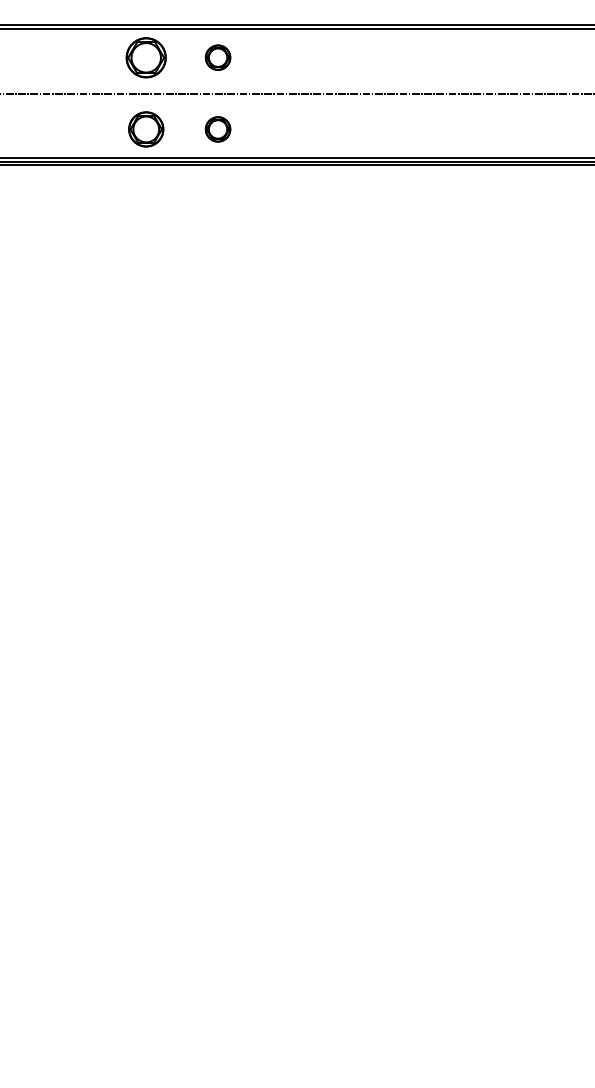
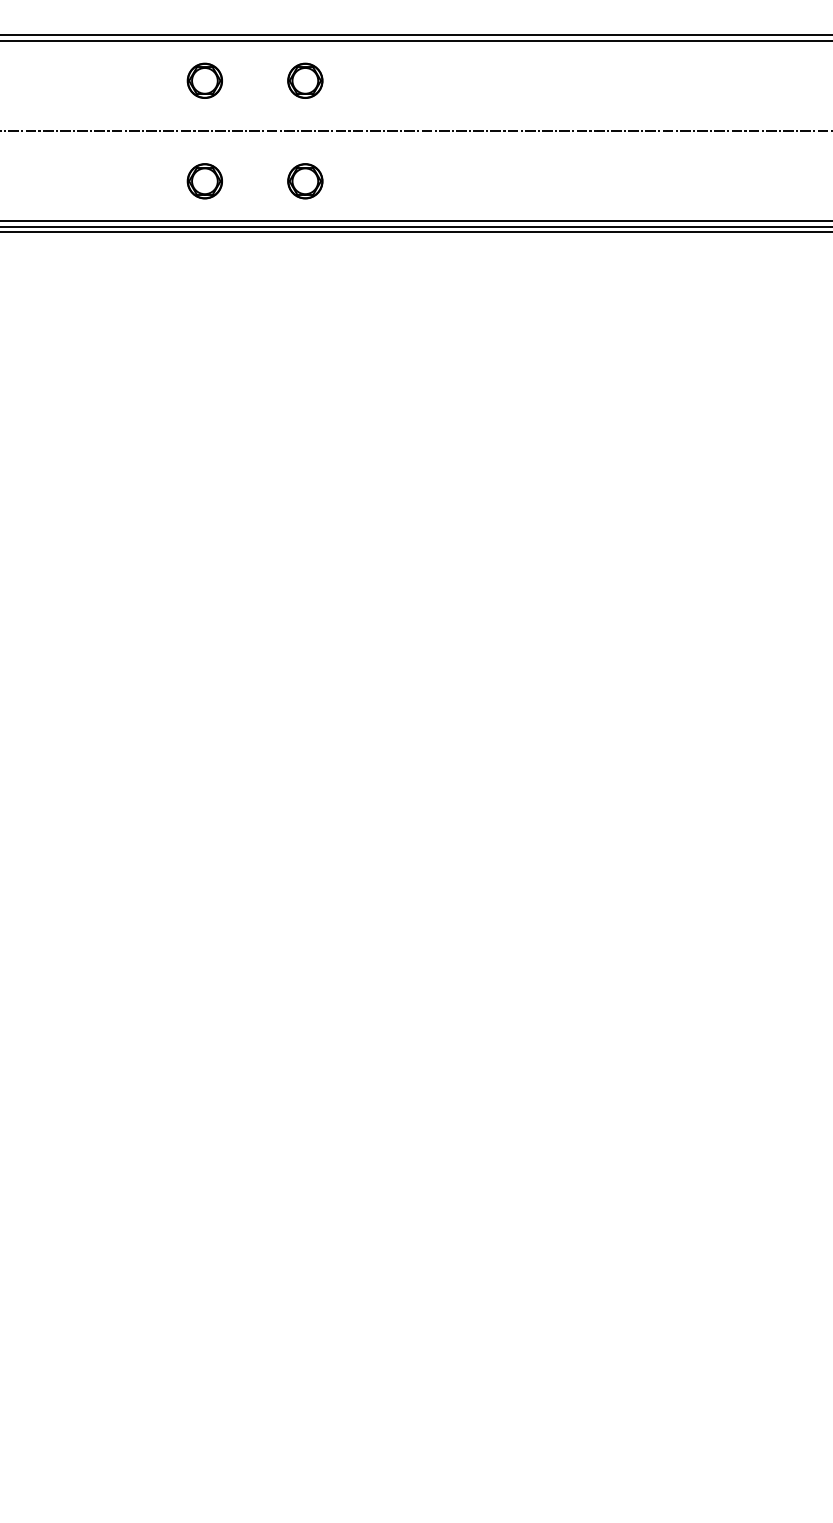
part: (146, 57) -> (205, 80), size x0.62
part: (146, 129) -> (205, 181), size x0.71

